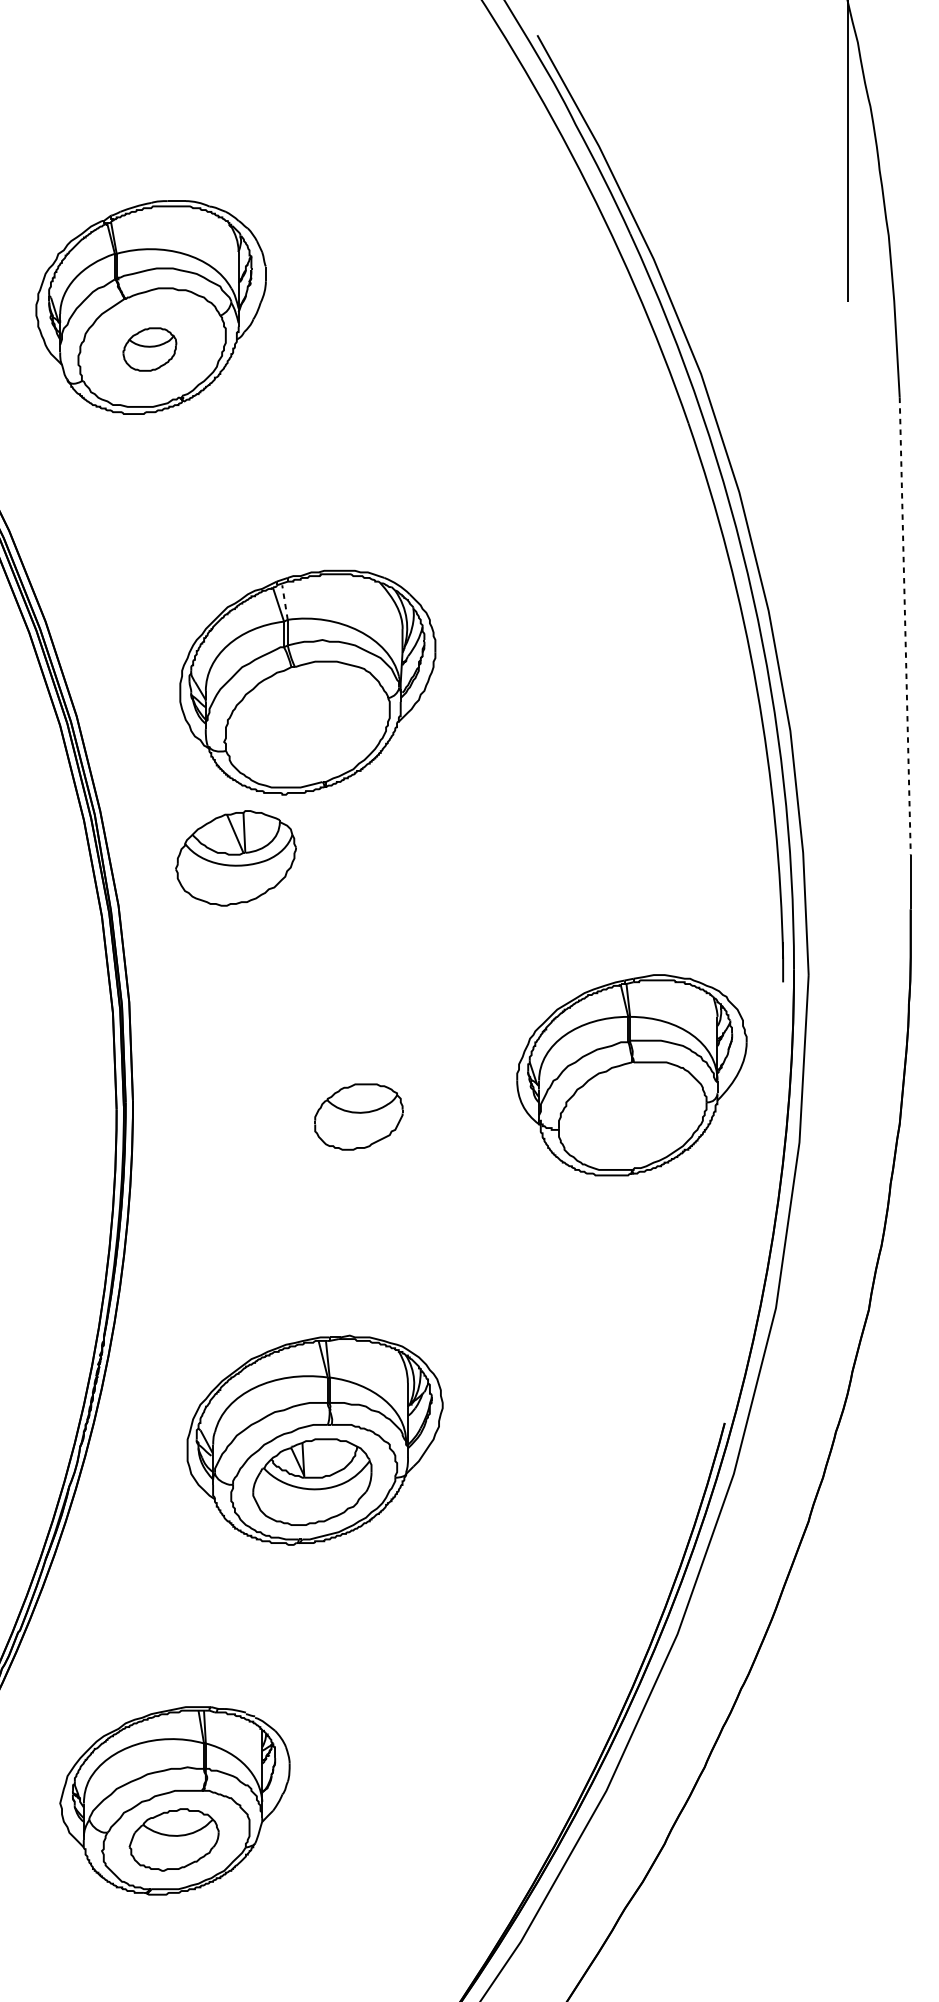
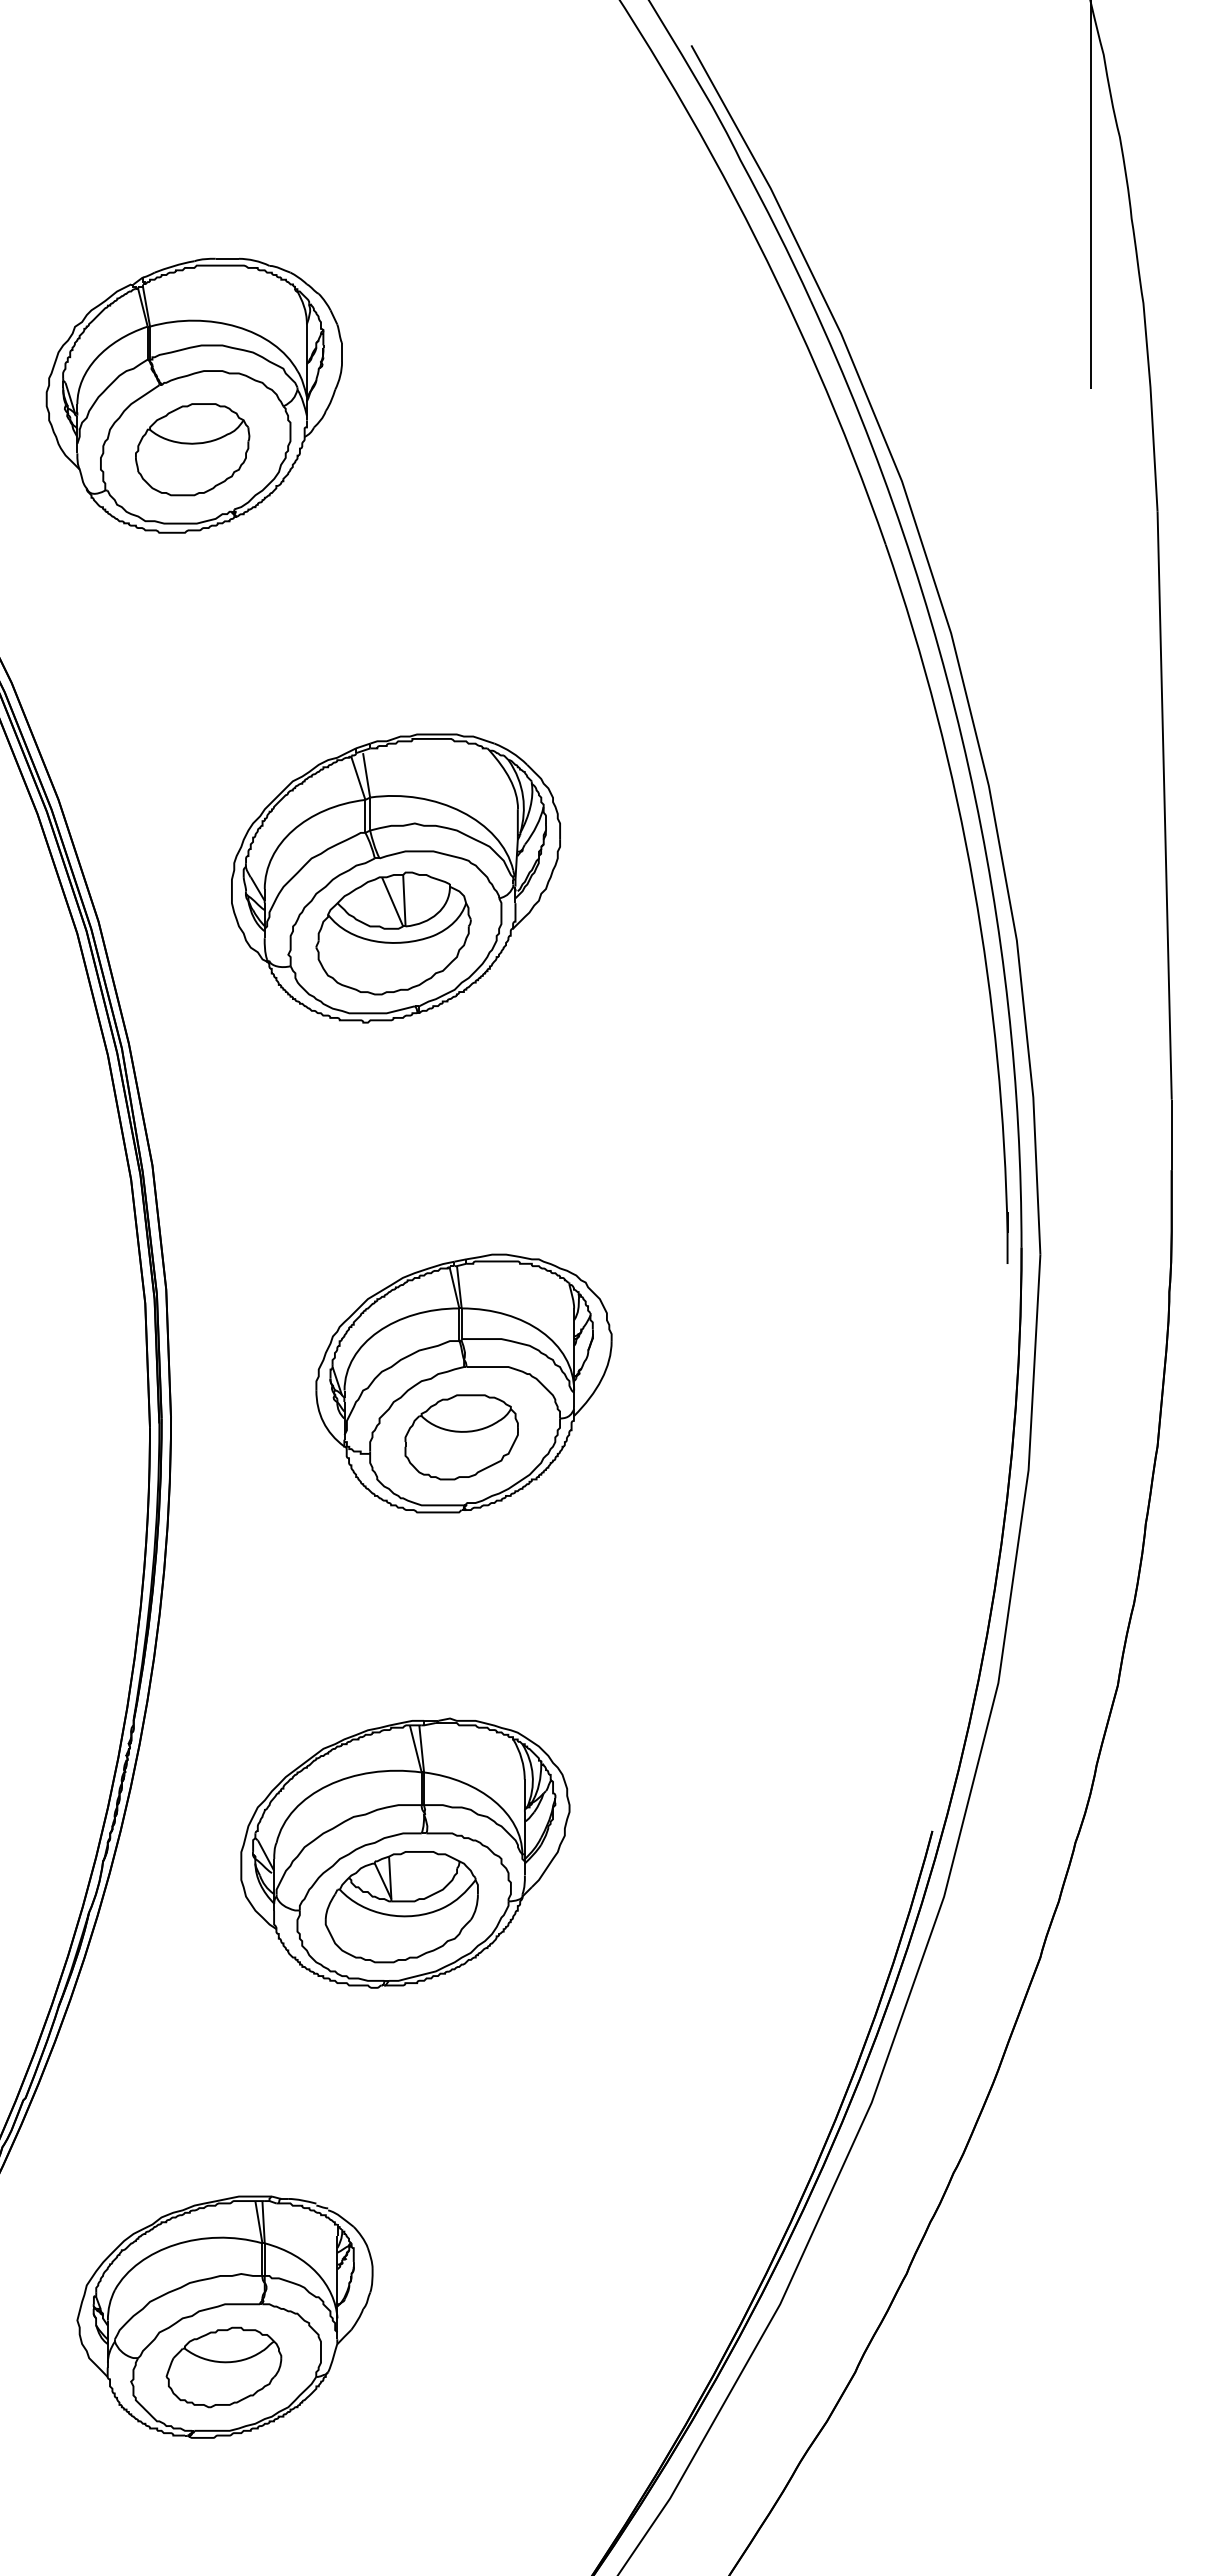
part: (149, 349) -> (192, 449), size x1.67
line: (284, 601) -> (366, 774), dashed -> solid
line: (905, 626) -> (1164, 806), dashed -> solid
part: (235, 858) -> (393, 933), moved
part: (631, 1075) -> (463, 1383), moved

